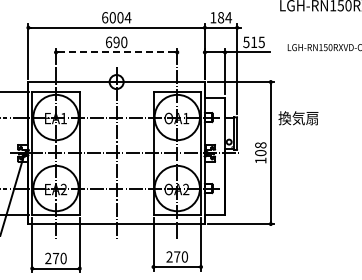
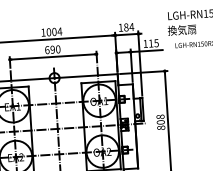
text: (105, 17) -> (43, 32), 6004 -> 1004
text: (246, 42) -> (145, 44), 515 -> 115
line: (116, 52) -> (53, 57), dashed -> solid
text: (298, 118) -> (182, 30), moved
text: (260, 160) -> (160, 127), 108 -> 808

